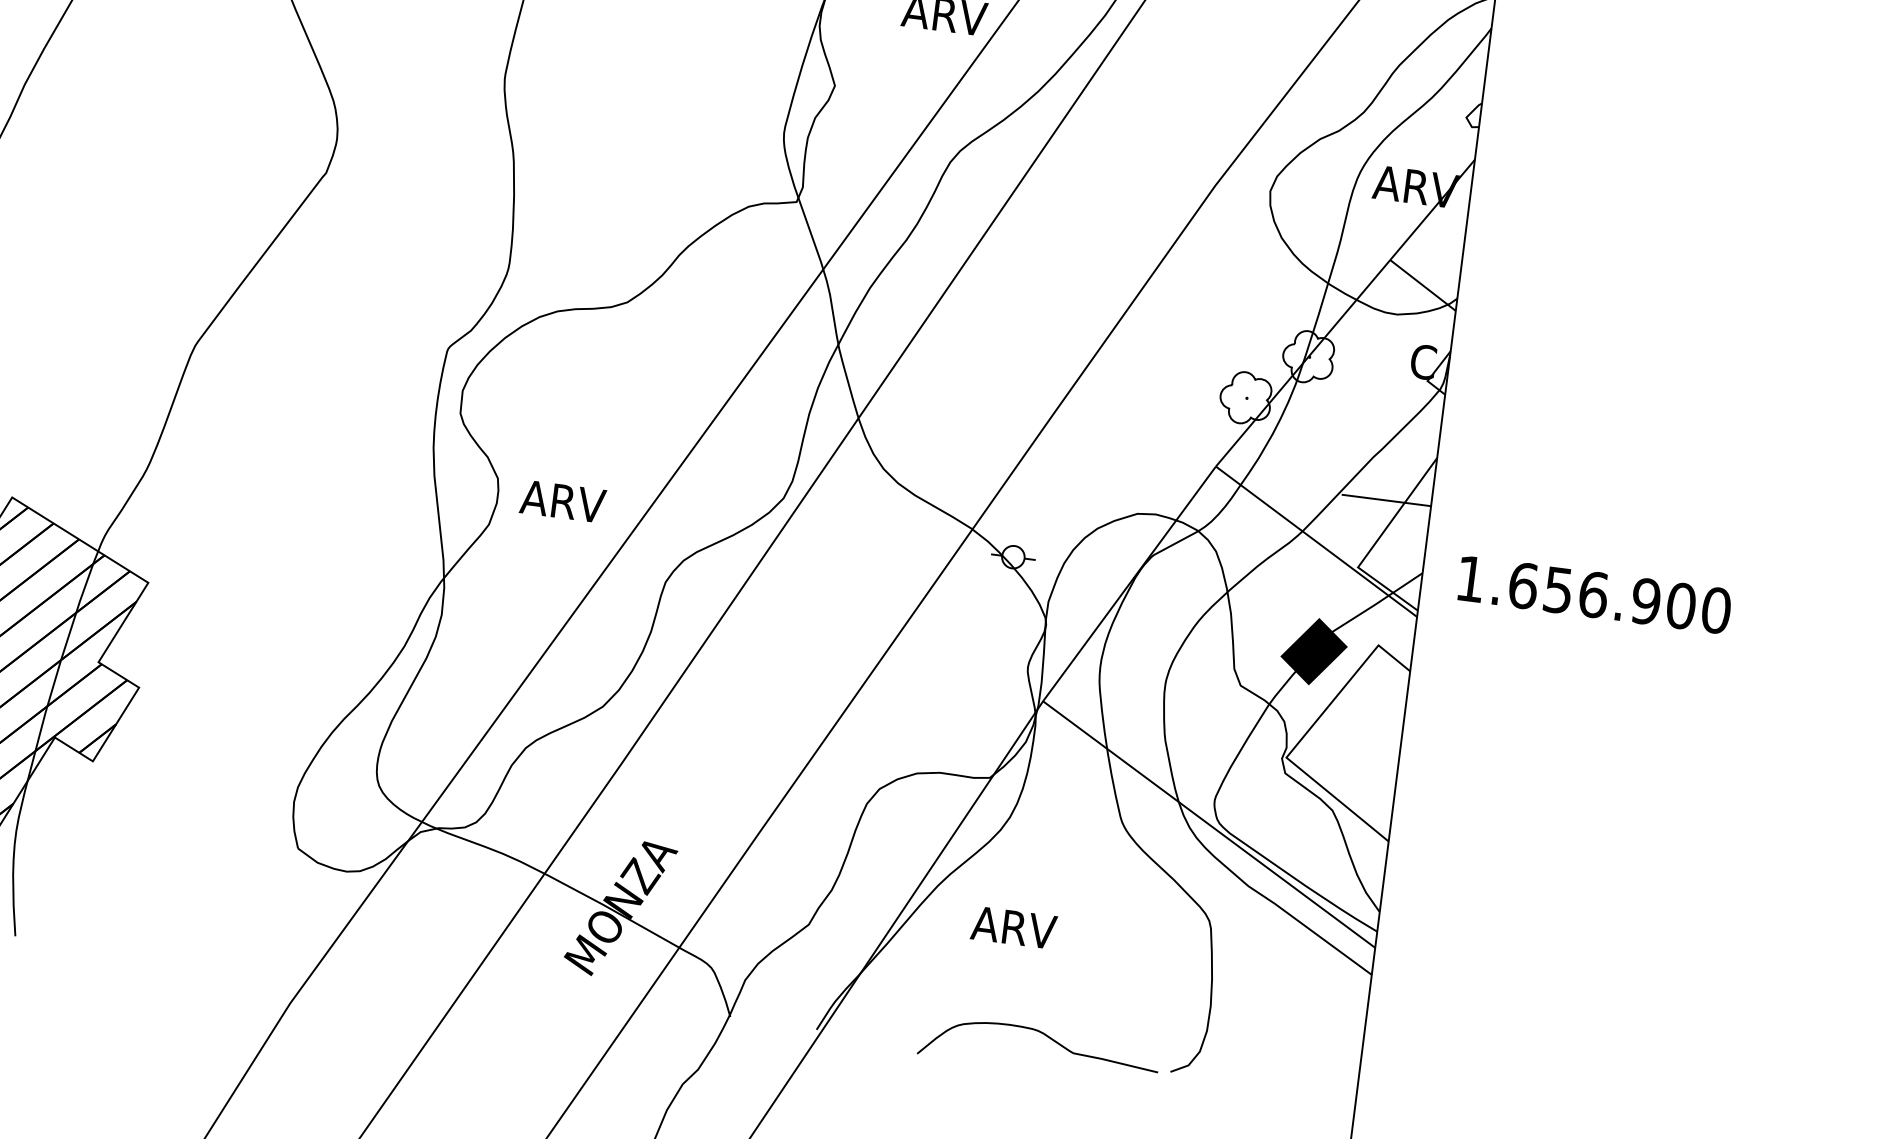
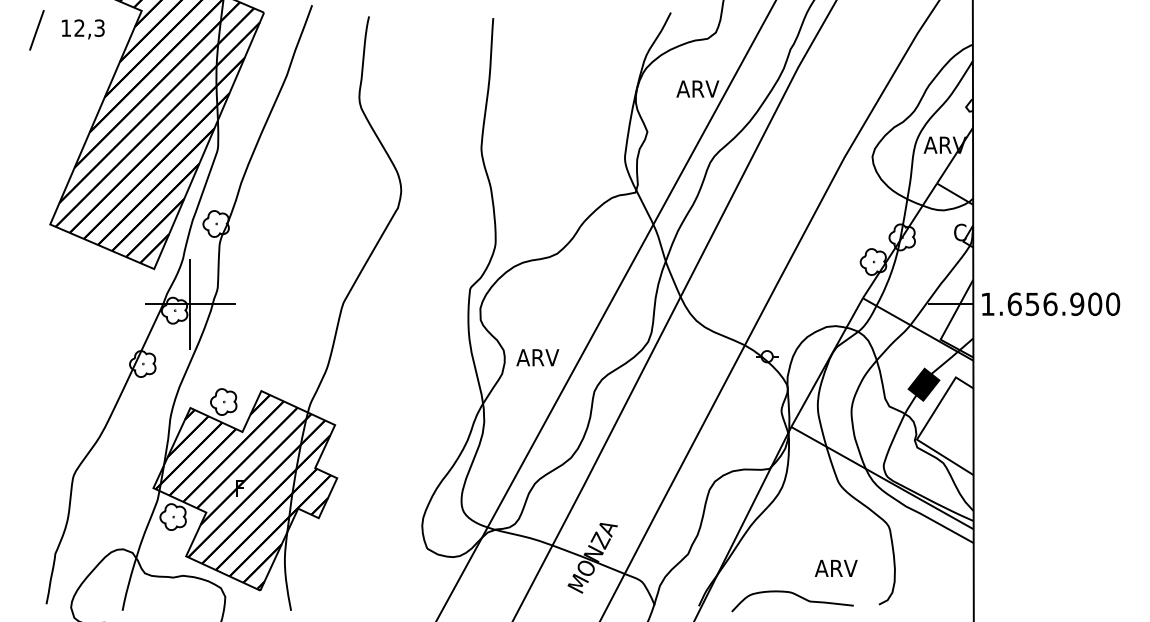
text: (1595, 593) -> (1051, 303), moved
text: (1012, 927) -> (835, 568), moved
curve: (1046, 1037) -> (795, 595), moved

